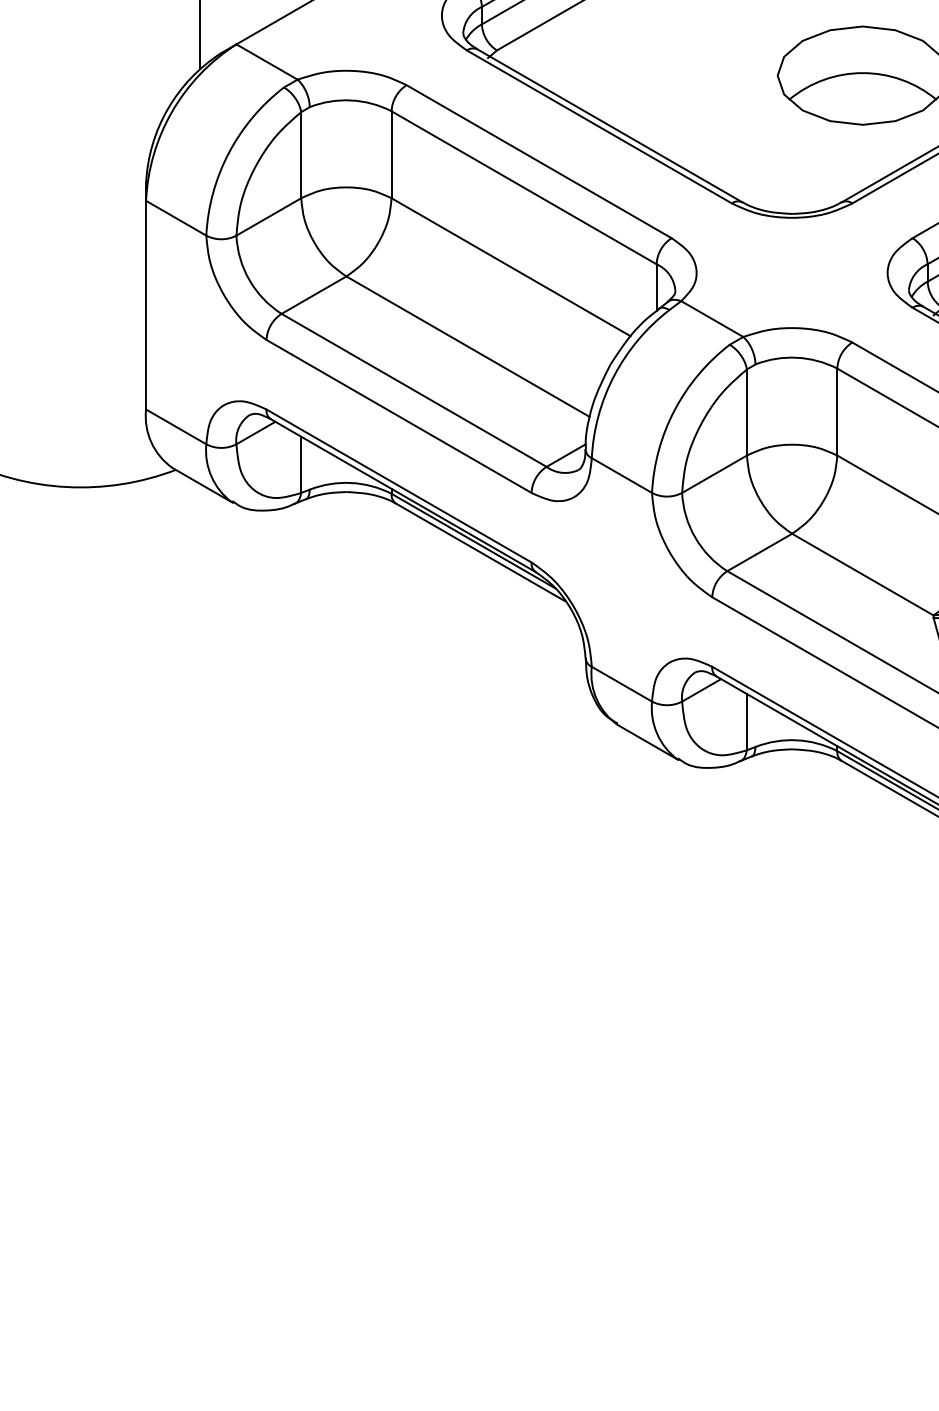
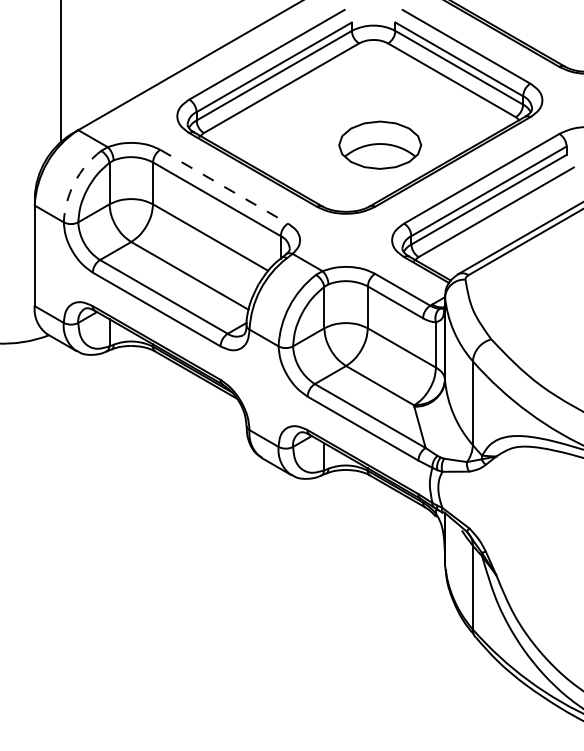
arc: (228, 152) -> (74, 182), solid -> dashed
line: (539, 161) -> (224, 186), solid -> dashed

